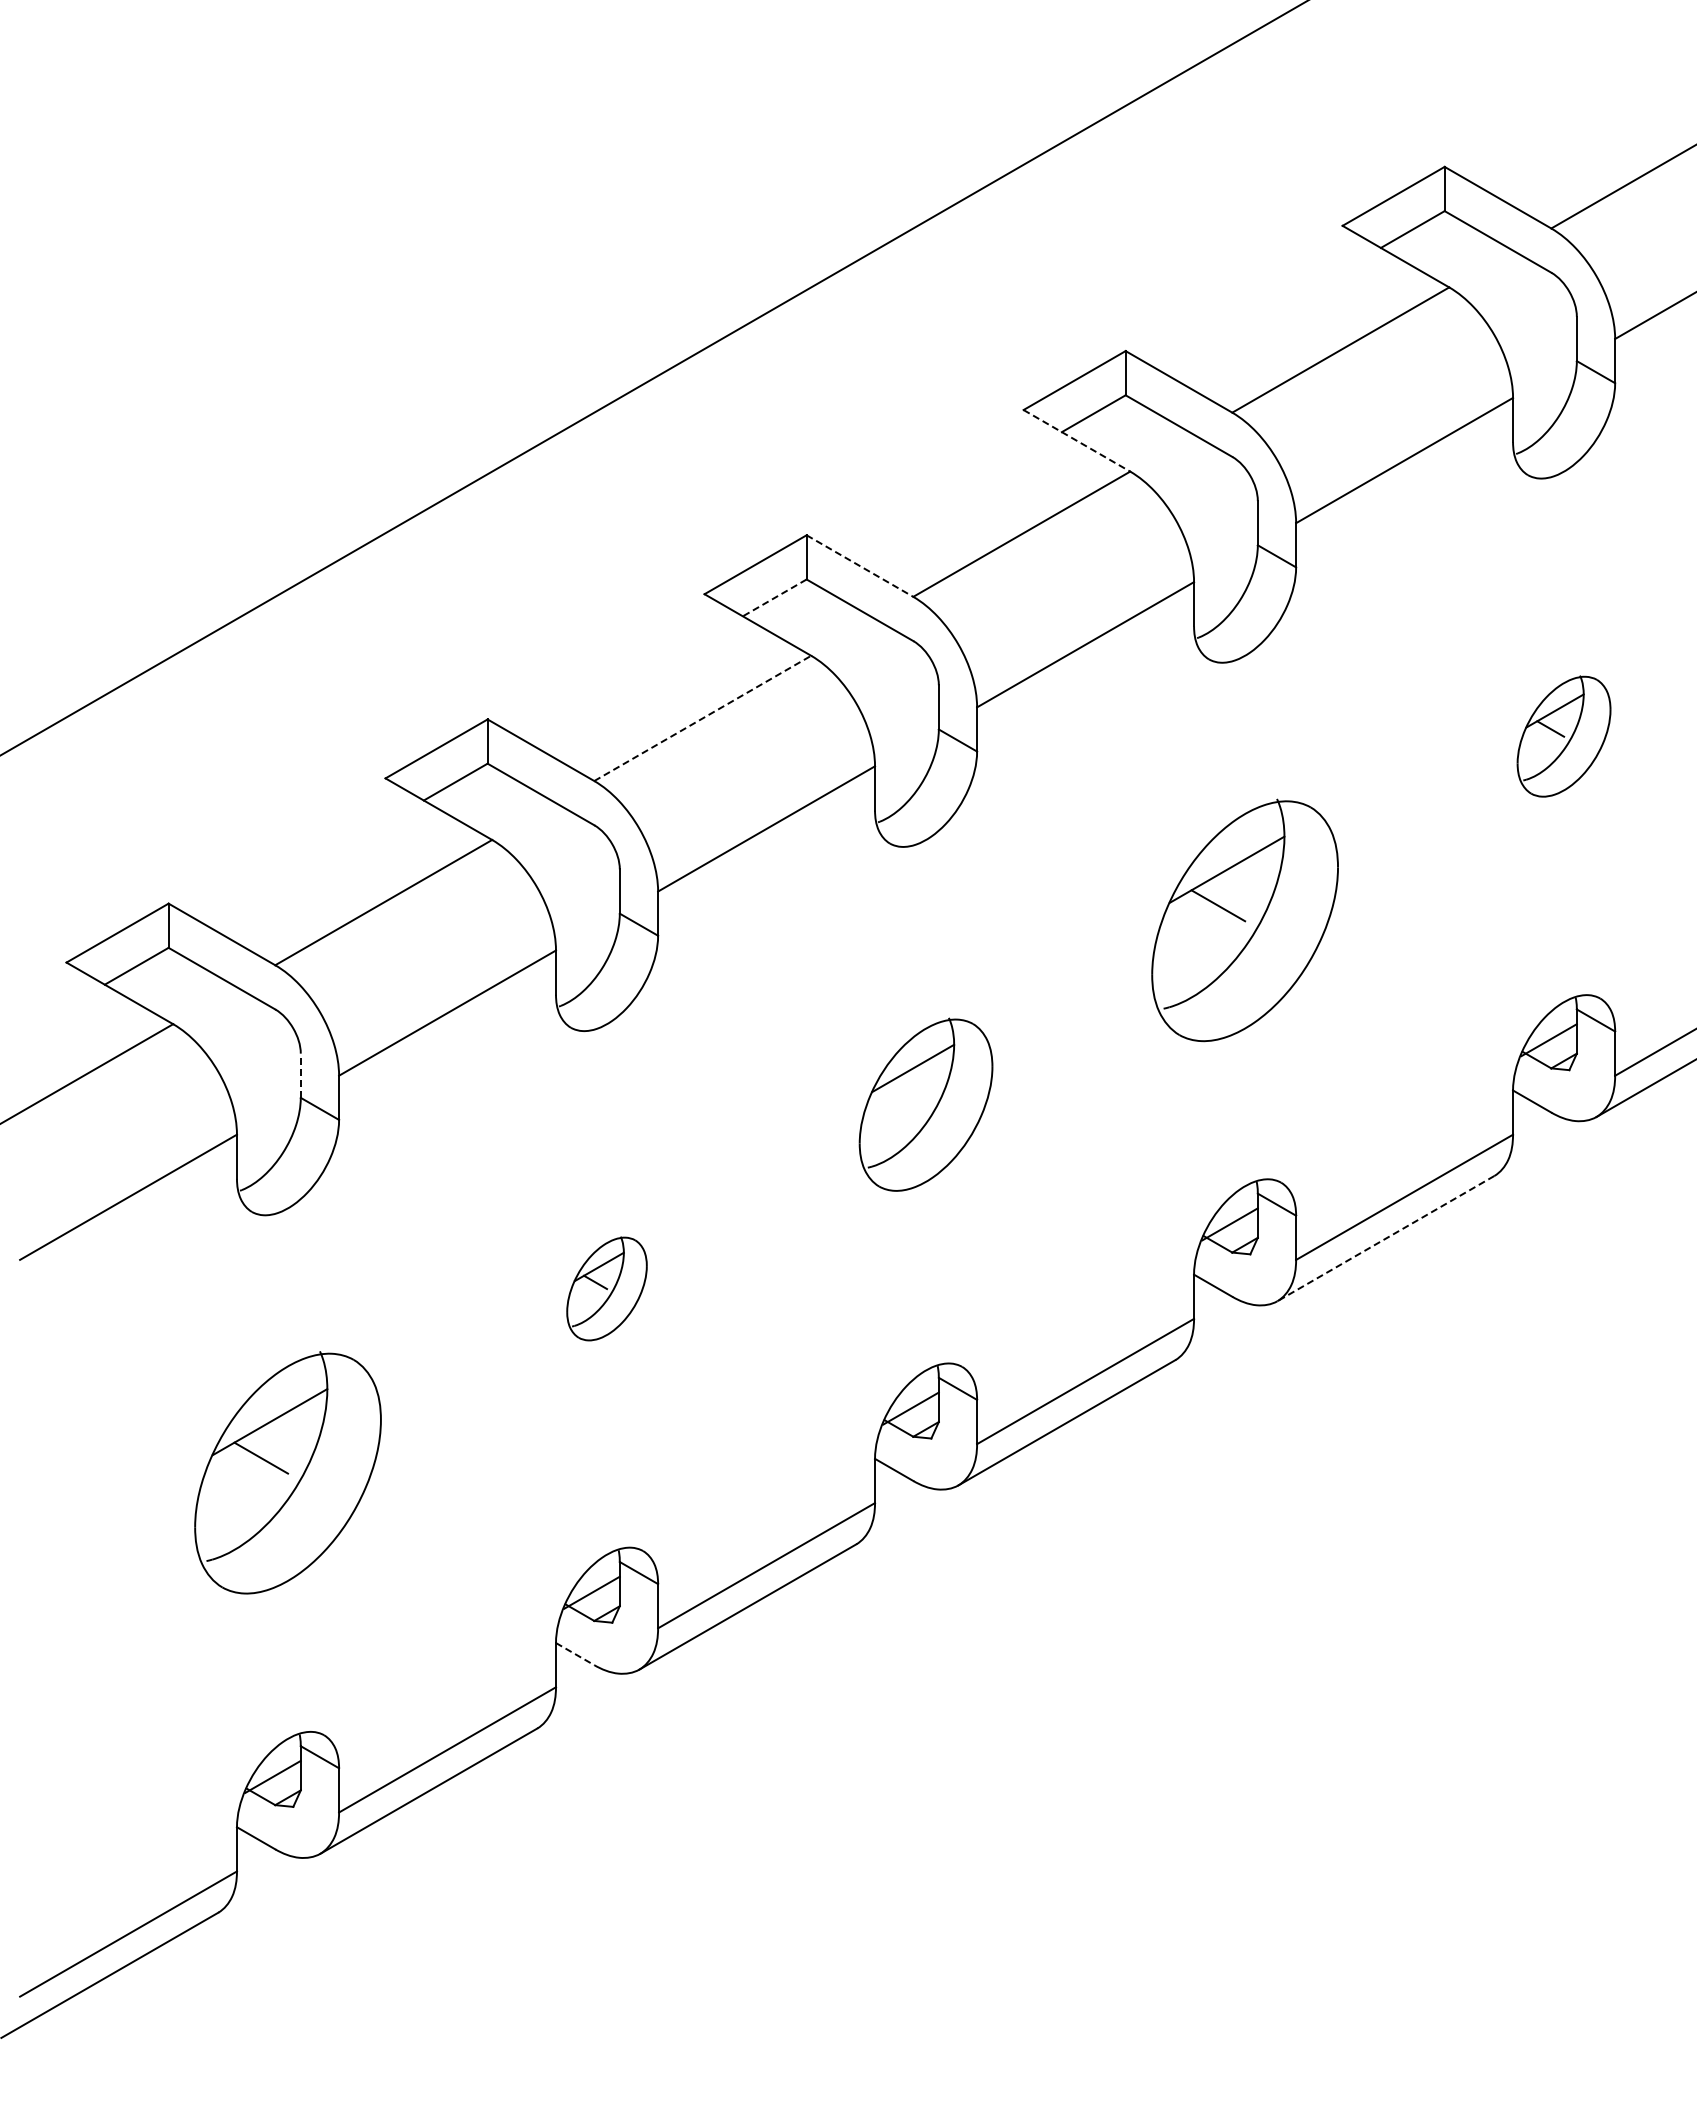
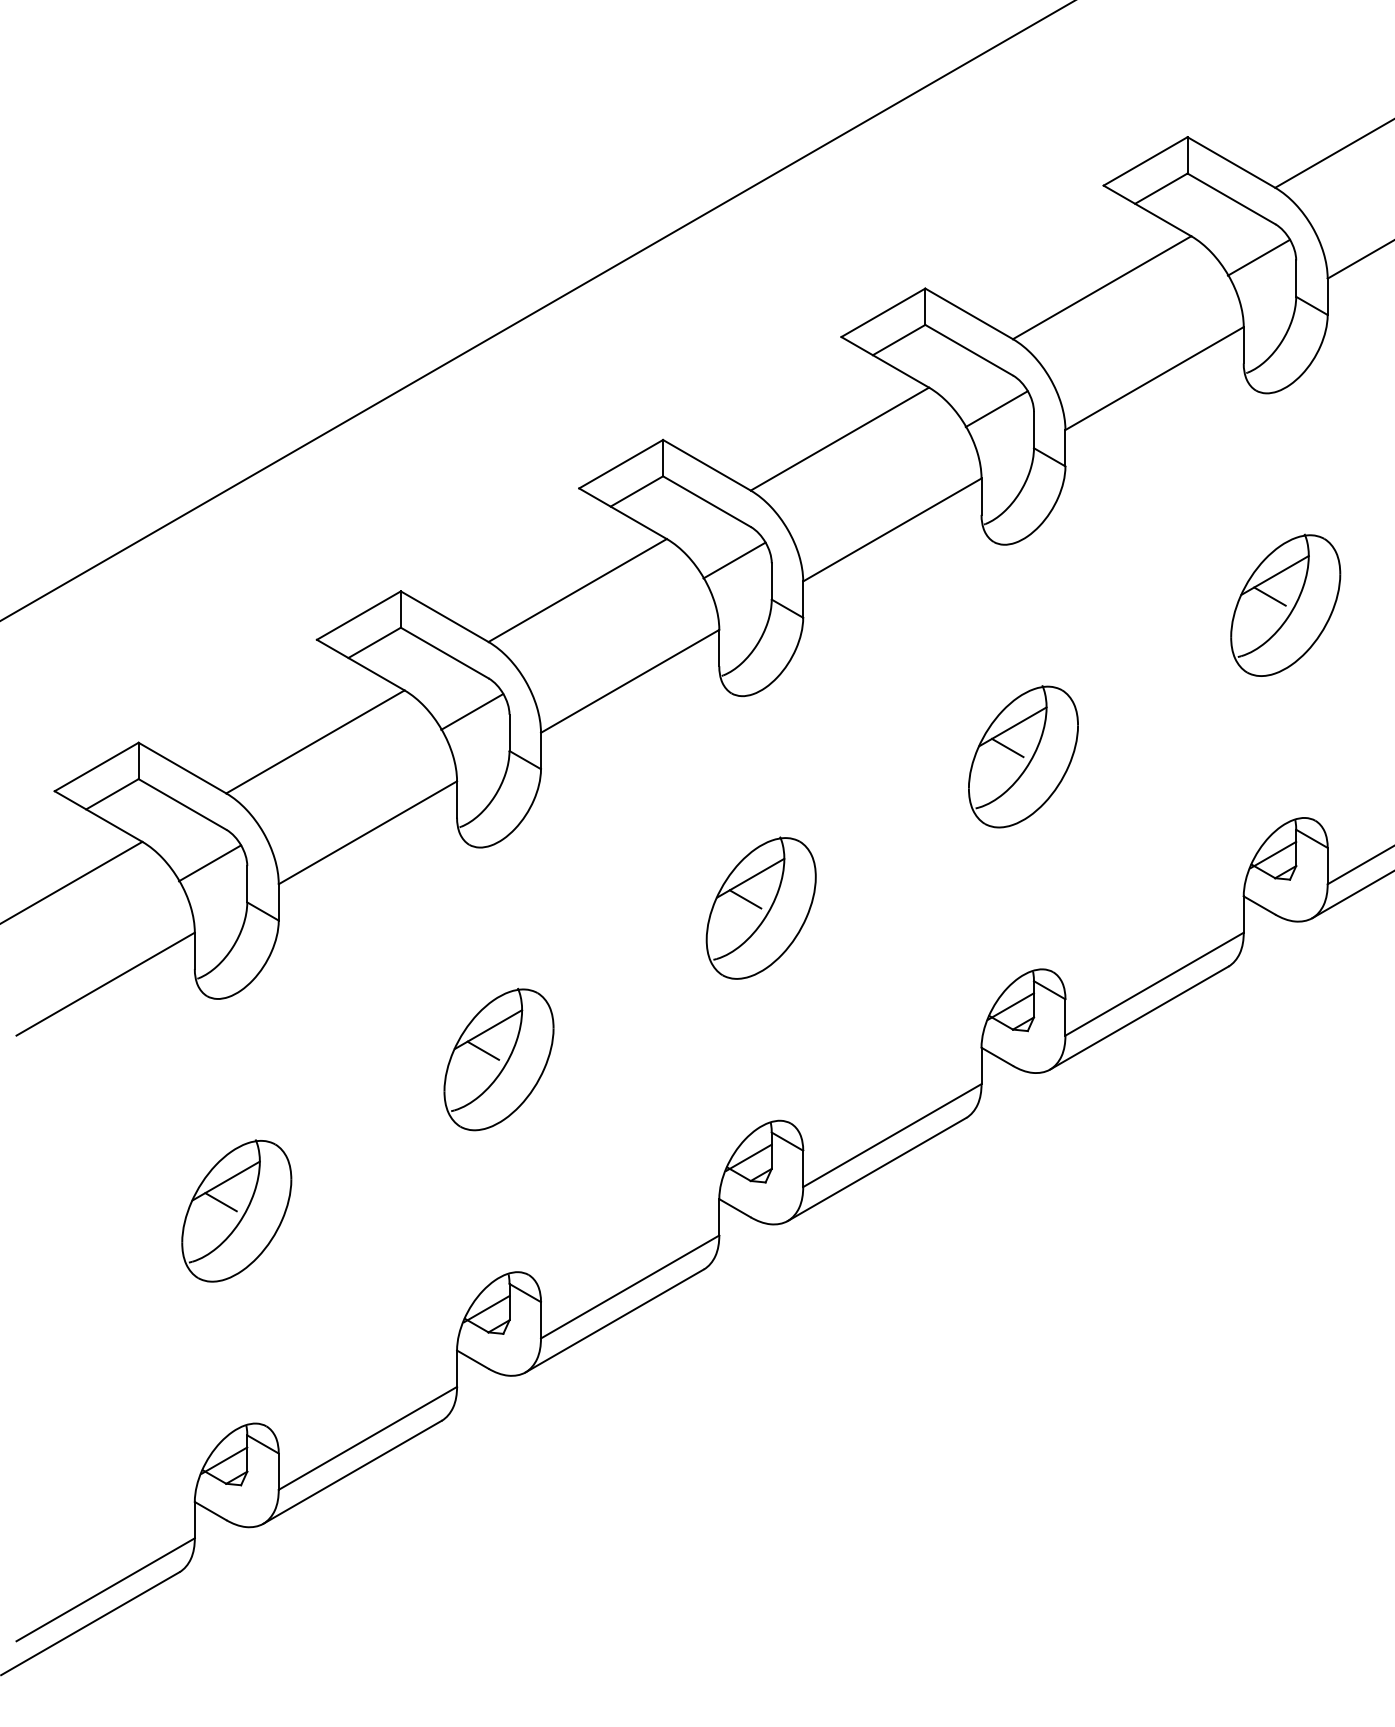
line: (1531, 313) -> (1258, 257), added
line: (1076, 440) -> (884, 362), dashed -> solid
line: (1212, 497) -> (996, 408), added
line: (859, 566) -> (706, 465), dashed -> solid
line: (774, 597) -> (636, 491), dashed -> solid
line: (893, 681) -> (734, 560), added
line: (703, 718) -> (578, 590), dashed -> solid
part: (1563, 736) -> (1285, 605), size x1.43
line: (574, 865) -> (472, 711), added
part: (1244, 920) -> (1023, 756), size x0.71
line: (255, 1050) -> (210, 863), added
line: (300, 1075) -> (247, 884), dashed -> solid
line: (906, 1094) -> (745, 899), added
line: (1385, 1238) -> (1138, 1018), dashed -> solid
part: (606, 1288) -> (498, 1059), size x1.67
part: (287, 1473) -> (236, 1211), size x0.71
line: (575, 1654) -> (473, 1359), dashed -> solid

